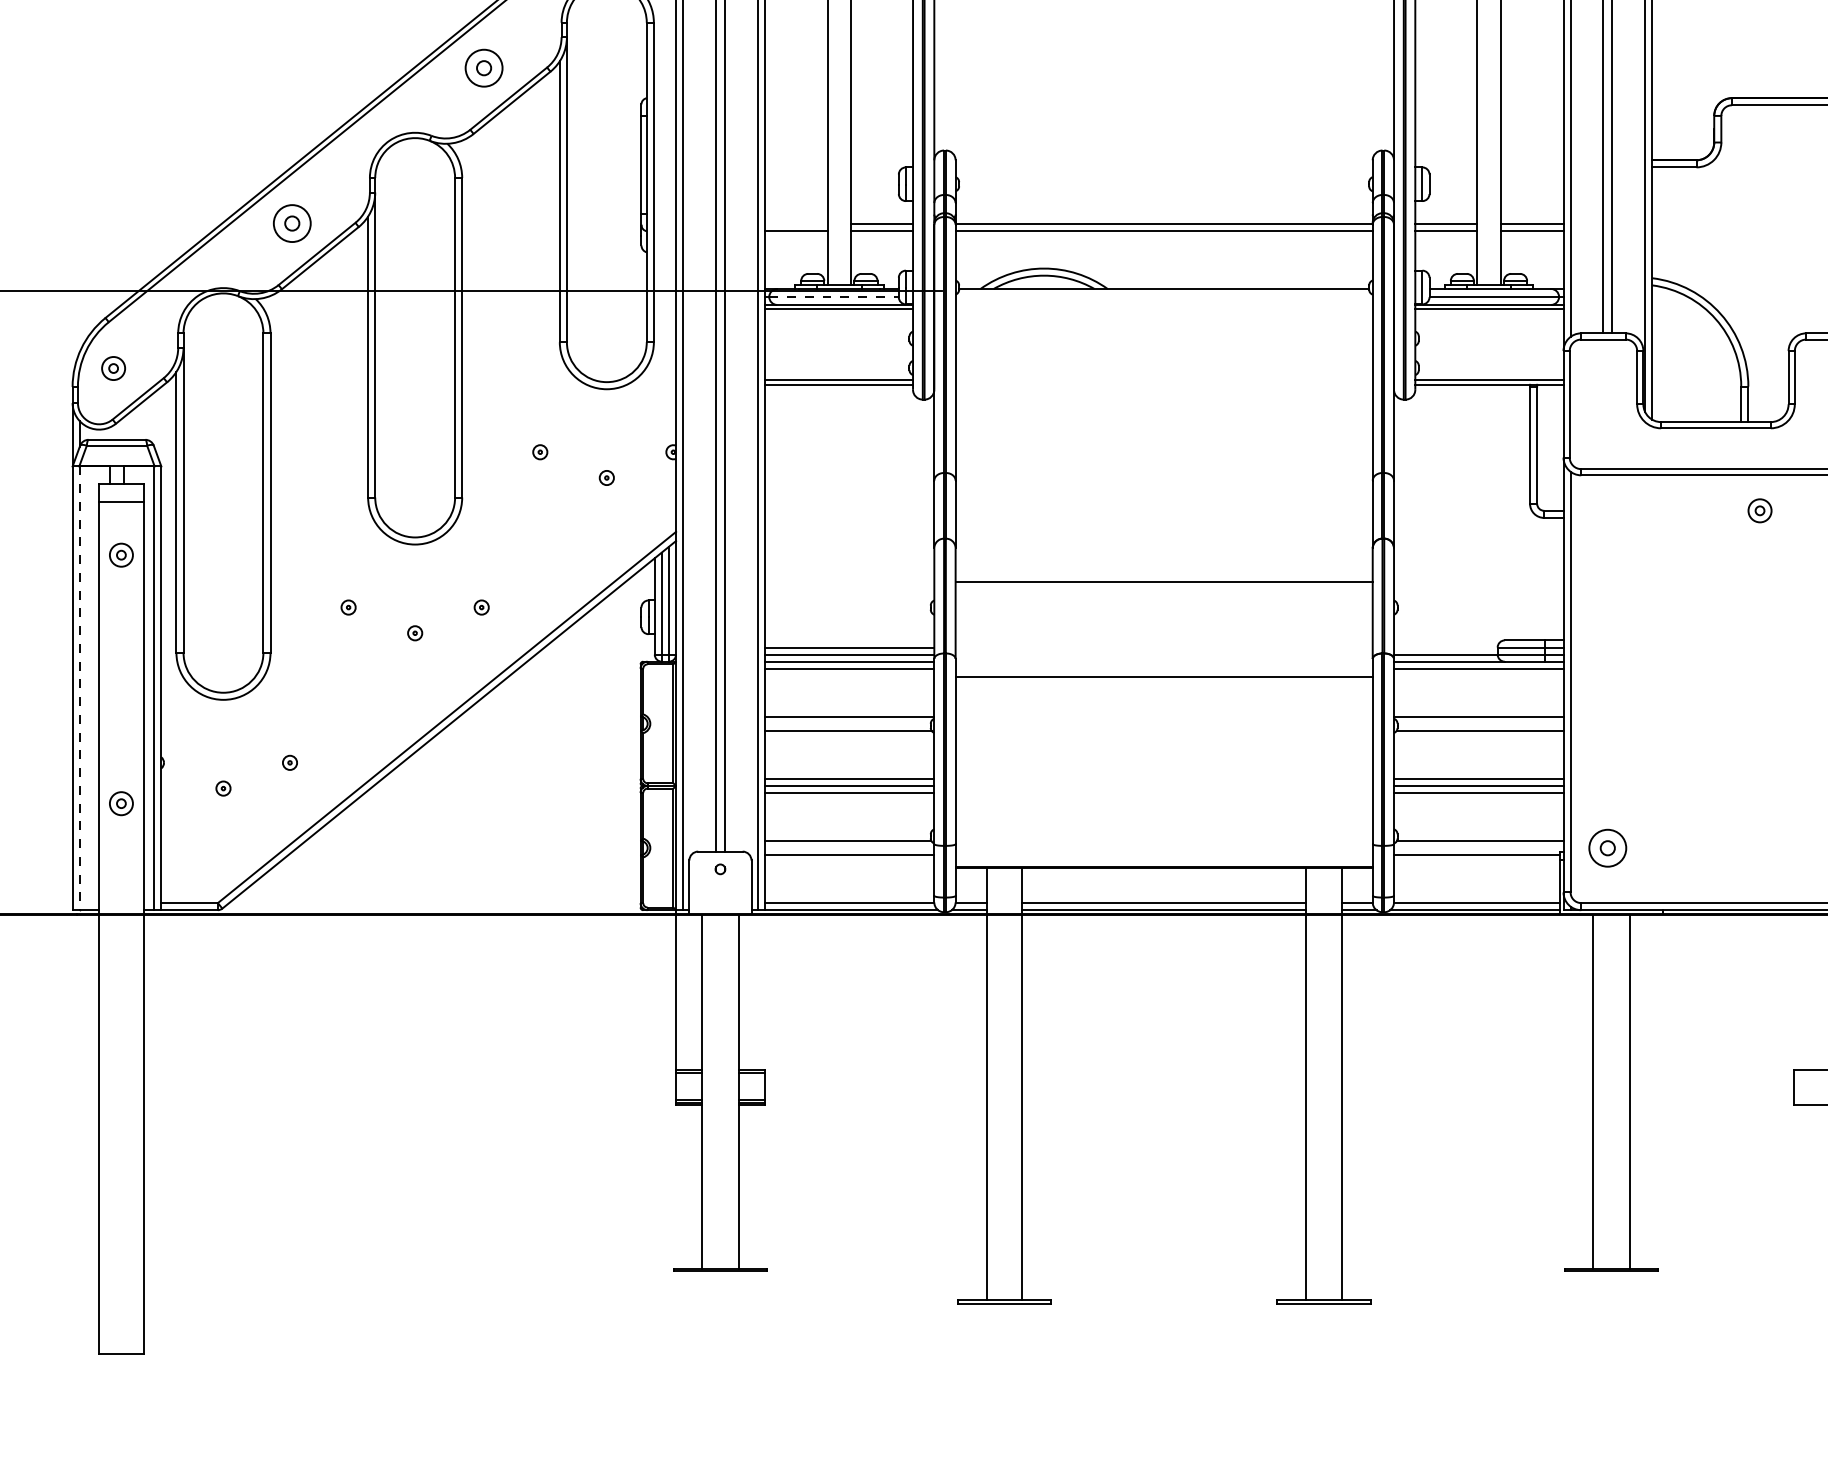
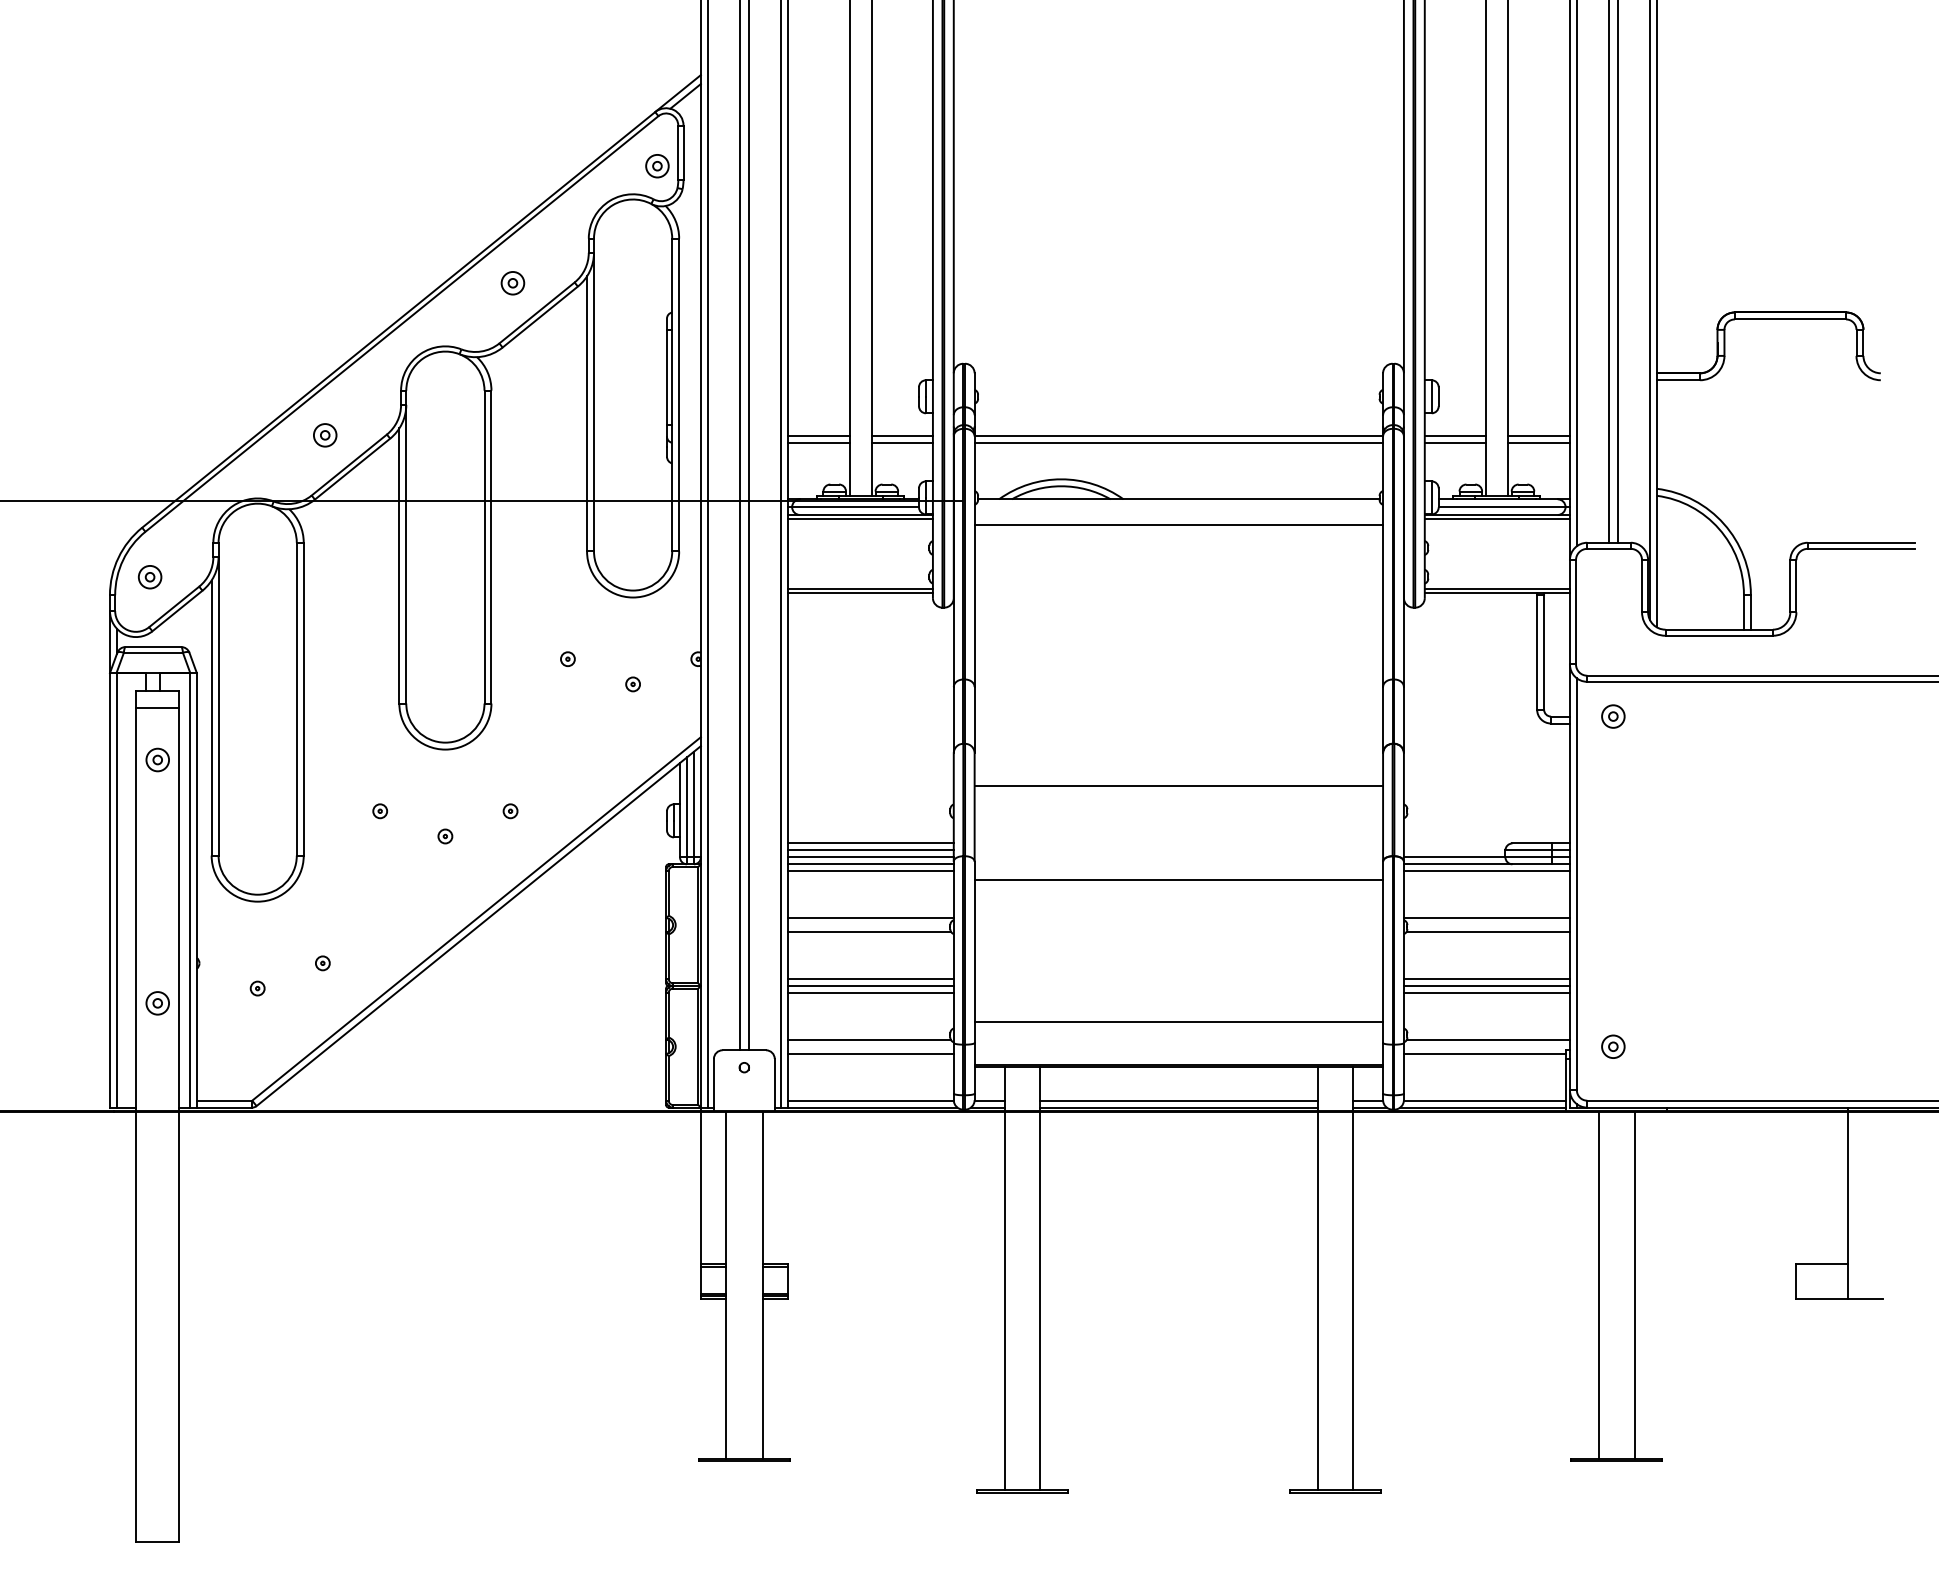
part: (483, 68) -> (512, 283), size x0.62
part: (292, 223) -> (325, 435), size x0.62
line: (796, 223) -> (818, 435), added
line: (834, 297) -> (856, 507), dashed -> solid
line: (1163, 315) -> (1178, 525), added
part: (1760, 510) -> (1613, 716), moved
line: (849, 640) -> (870, 843), added
line: (79, 688) -> (116, 890), dashed -> solid
line: (1163, 822) -> (1178, 1021), added
part: (1608, 847) -> (1613, 1046), size x0.62

